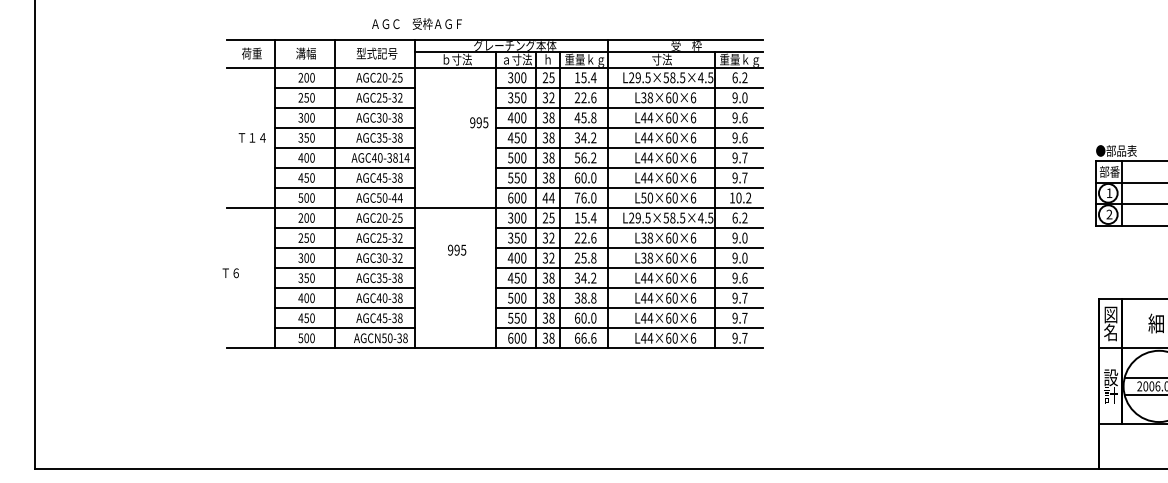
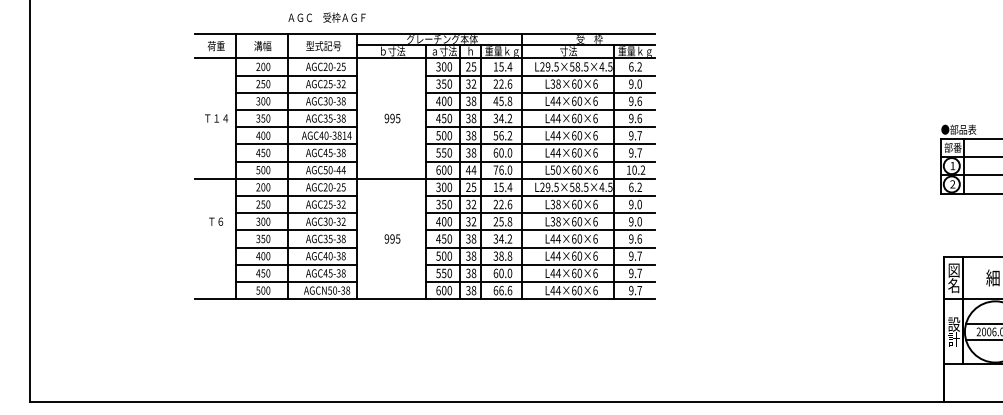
text: (416, 23) -> (326, 17), moved
text: (479, 122) -> (392, 118), moved
text: (457, 249) -> (392, 238), moved
text: (231, 272) -> (216, 221), moved

